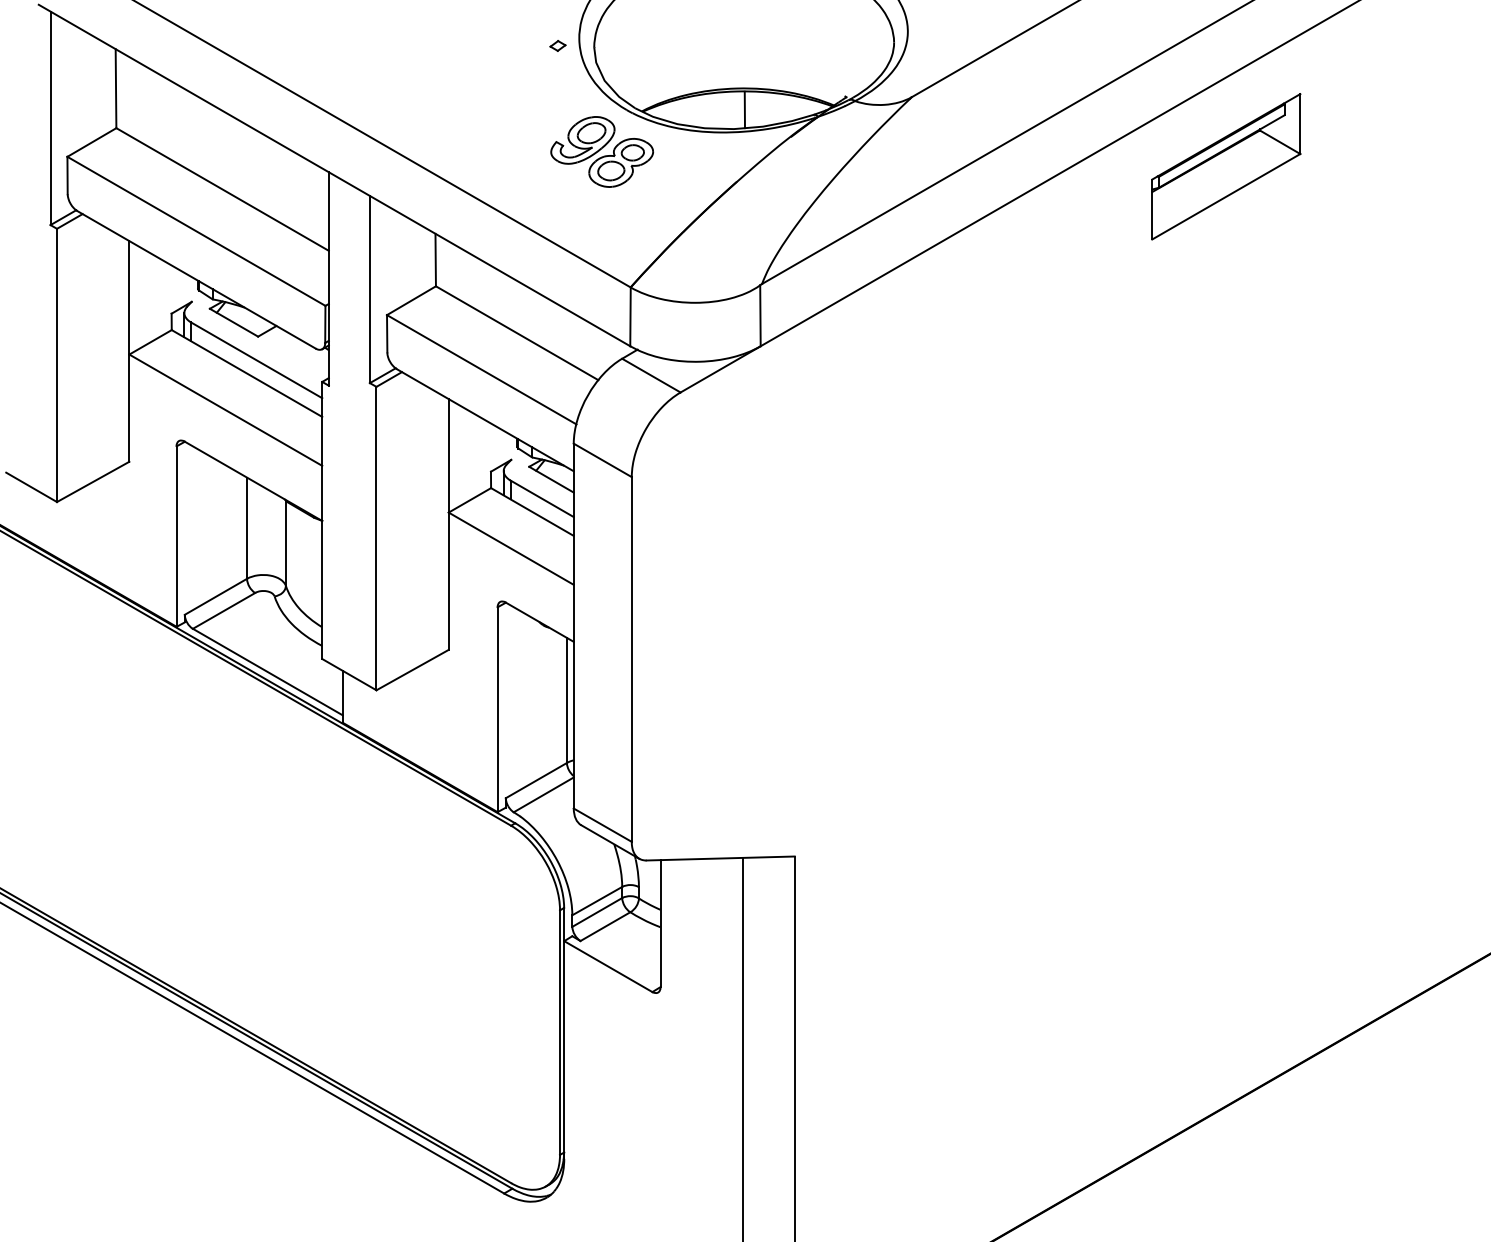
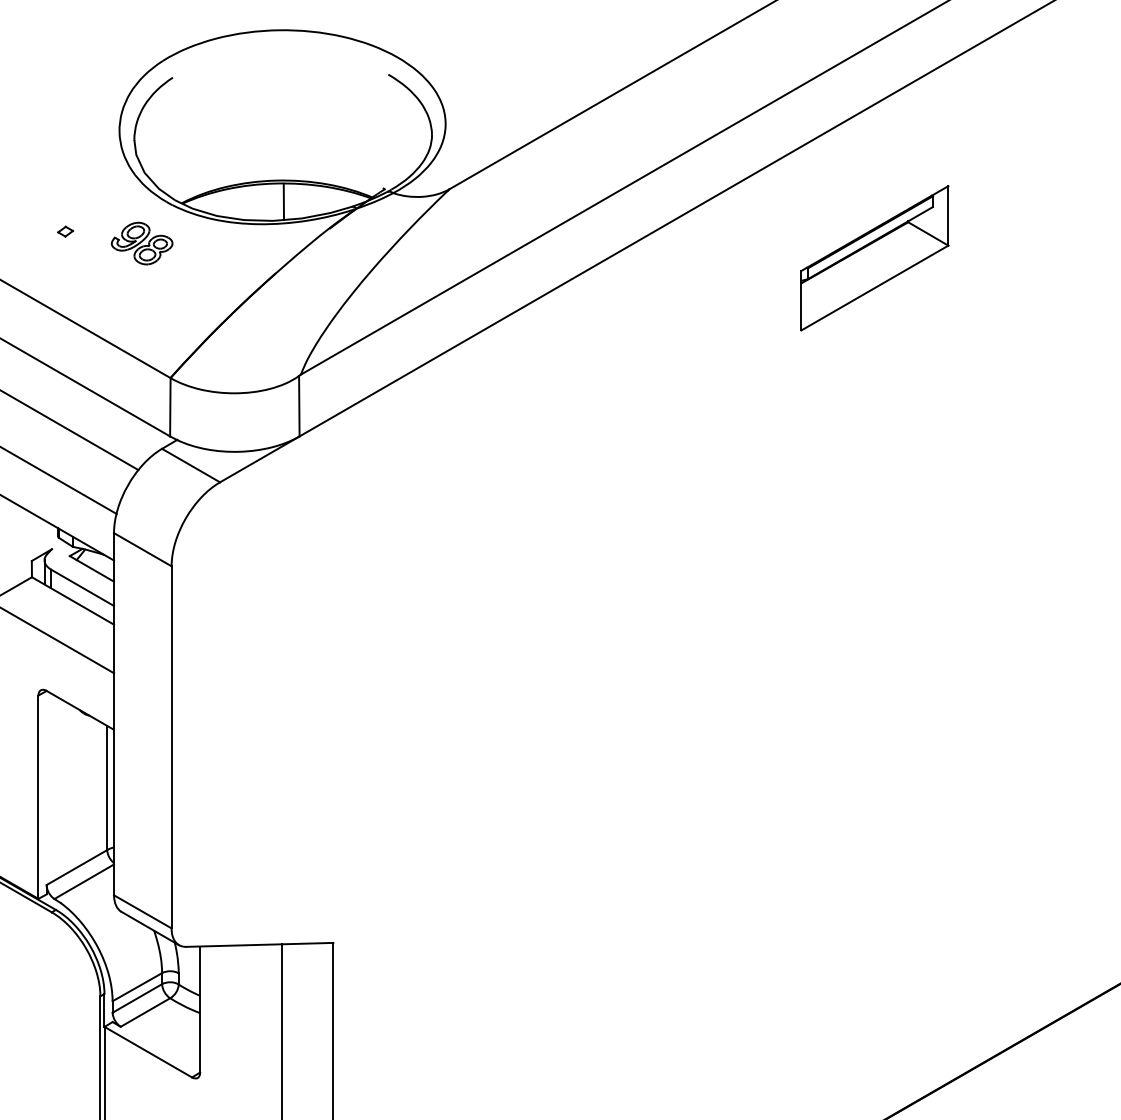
part: (557, 45) -> (65, 231), moved
part: (601, 151) -> (141, 243), size x0.6
part: (1226, 166) -> (875, 258), moved

